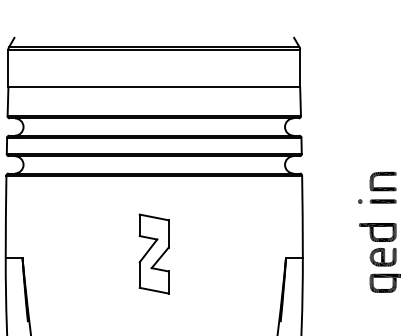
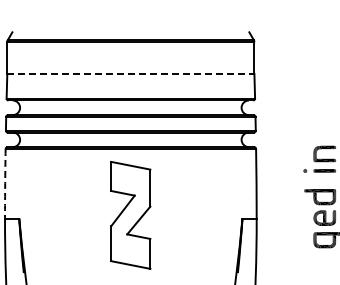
line: (153, 86) -> (130, 73), solid -> dashed
arc: (6, 216) -> (5, 183), solid -> dashed
part: (153, 254) -> (130, 215), size x1.6

